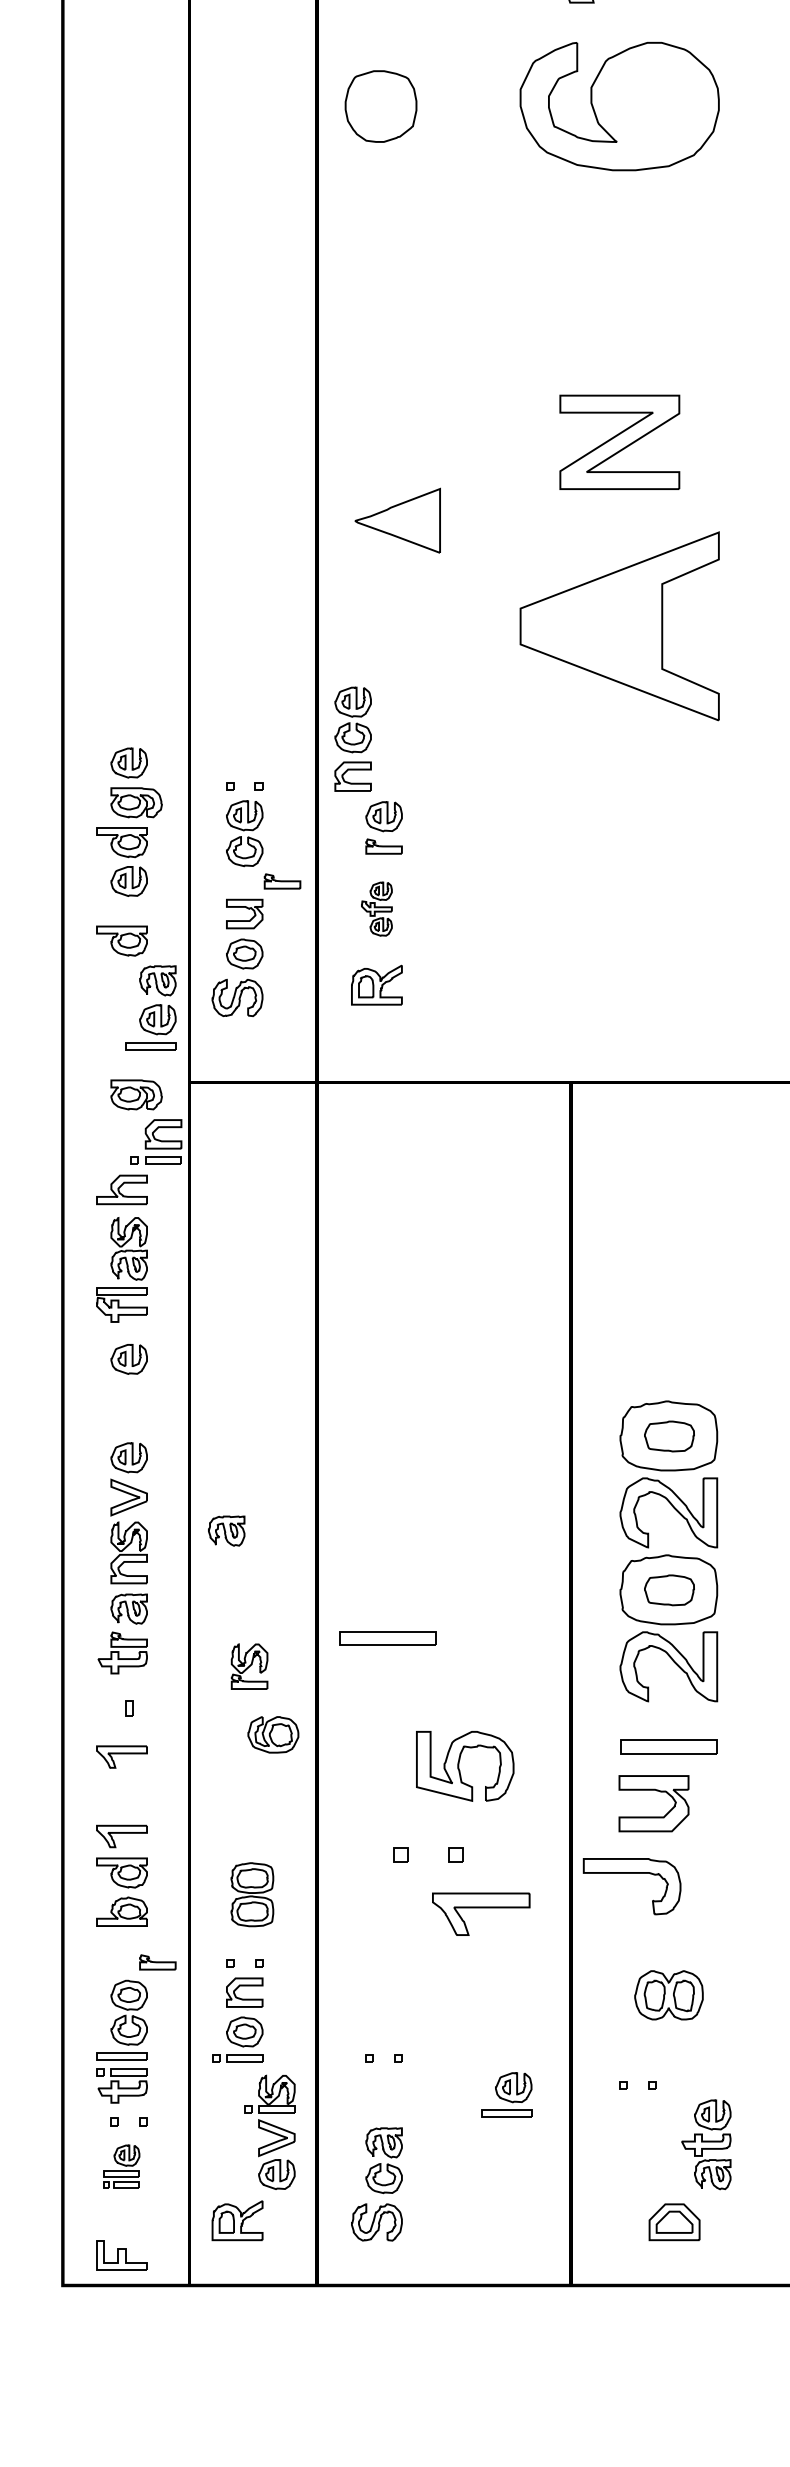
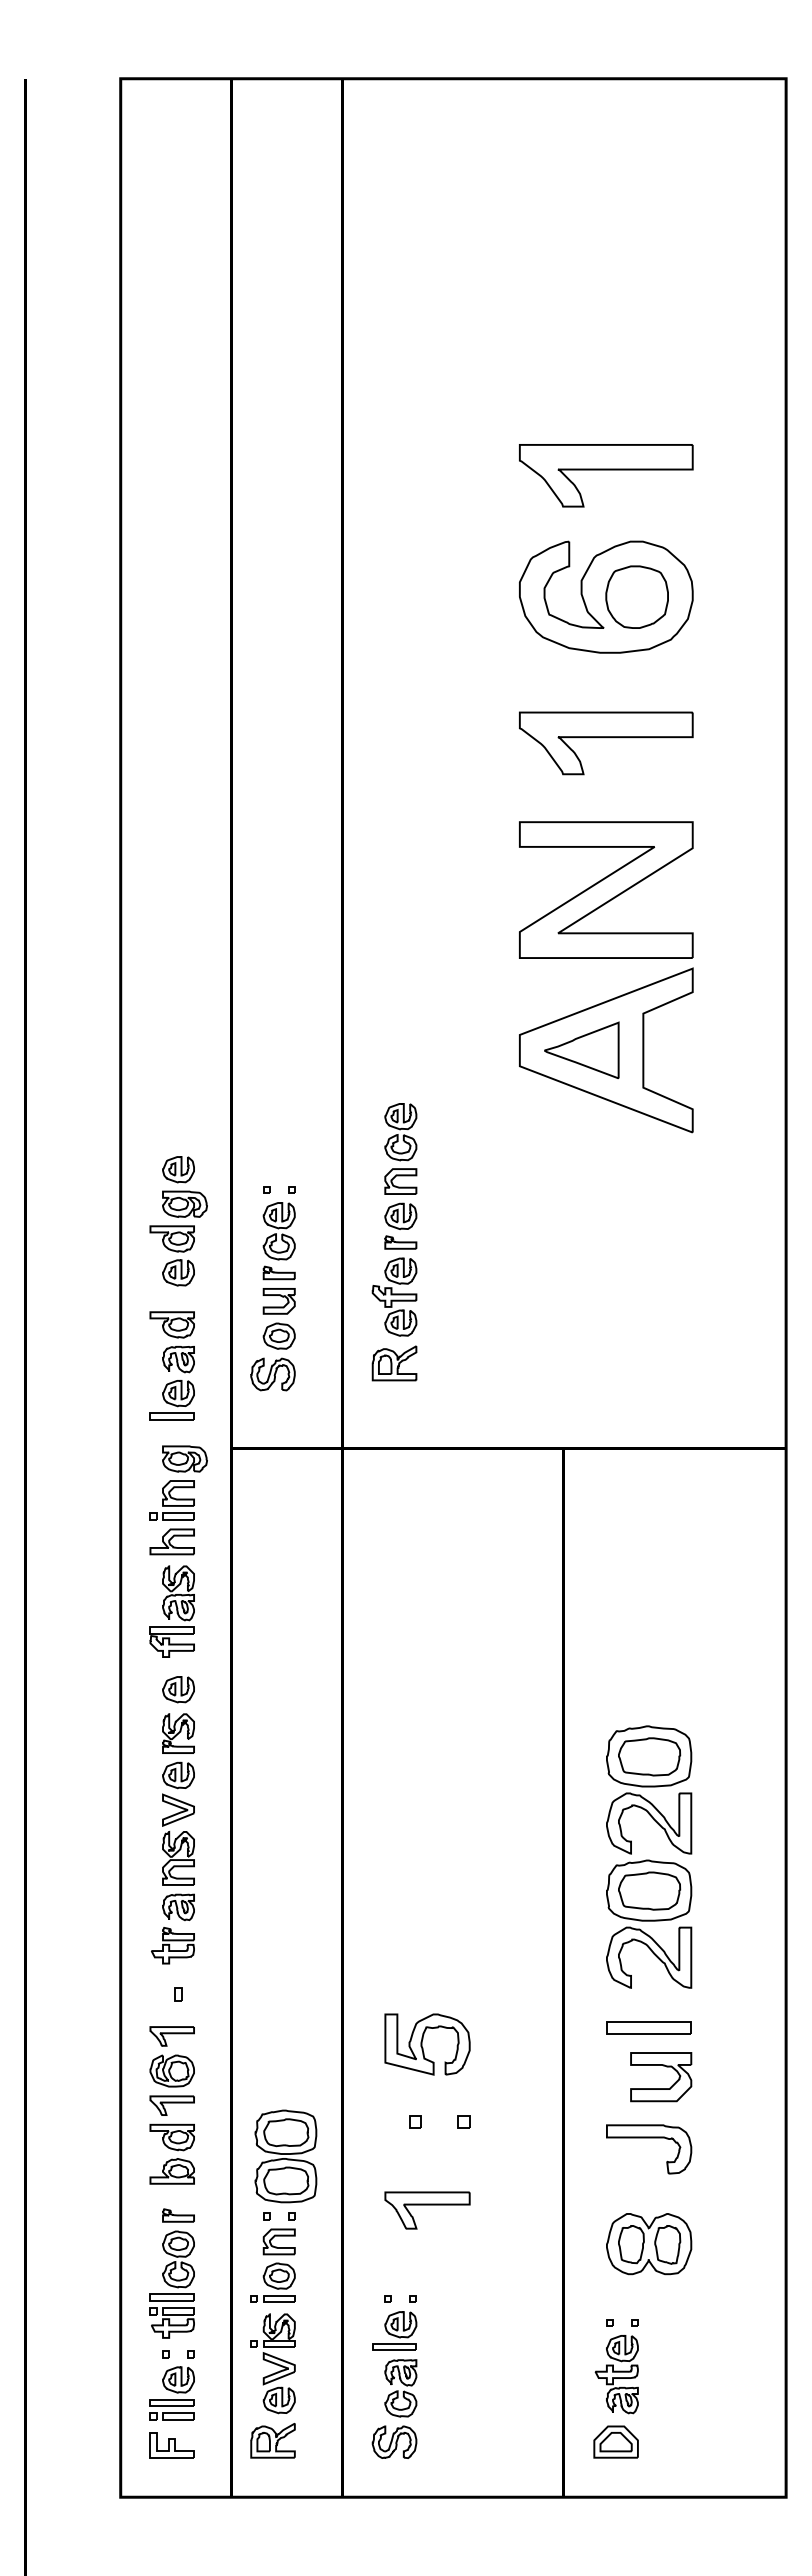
part: (380, 105) -> (636, 596), moved
part: (619, 274) -> (606, 743), added
part: (619, 441) -> (606, 889), size x1.67
part: (397, 519) -> (581, 1049), moved
part: (352, 738) -> (400, 1148), moved
part: (281, 880) -> (278, 1272), moved
part: (376, 908) -> (394, 1296), size x1.67
part: (149, 1008) -> (171, 1383), moved
part: (155, 1142) -> (171, 1500), moved
part: (669, 1436) -> (649, 1756), size x1.43
part: (226, 1531) -> (263, 1839), removed
part: (669, 1589) -> (649, 1890), size x1.43
part: (387, 1637) -> (403, 1932), removed
part: (249, 1666) -> (178, 1733), moved
part: (272, 1734) -> (171, 2070), moved
part: (465, 1766) -> (427, 2044), moved
part: (654, 1816) -> (661, 2088), moved
part: (632, 1874) -> (649, 2138), moved
part: (251, 1894) -> (285, 2156), size x1.67
part: (481, 1914) -> (427, 2210), moved
part: (157, 1962) -> (178, 2215), moved
part: (669, 1995) -> (649, 2244), size x1.43
part: (506, 2094) -> (394, 2330), moved
part: (269, 2132) -> (272, 2363), moved
part: (705, 2144) -> (616, 2374), moved
part: (121, 2166) -> (171, 2393), size x1.43
part: (673, 2221) -> (615, 2441), moved
part: (121, 2255) -> (171, 2445), moved

